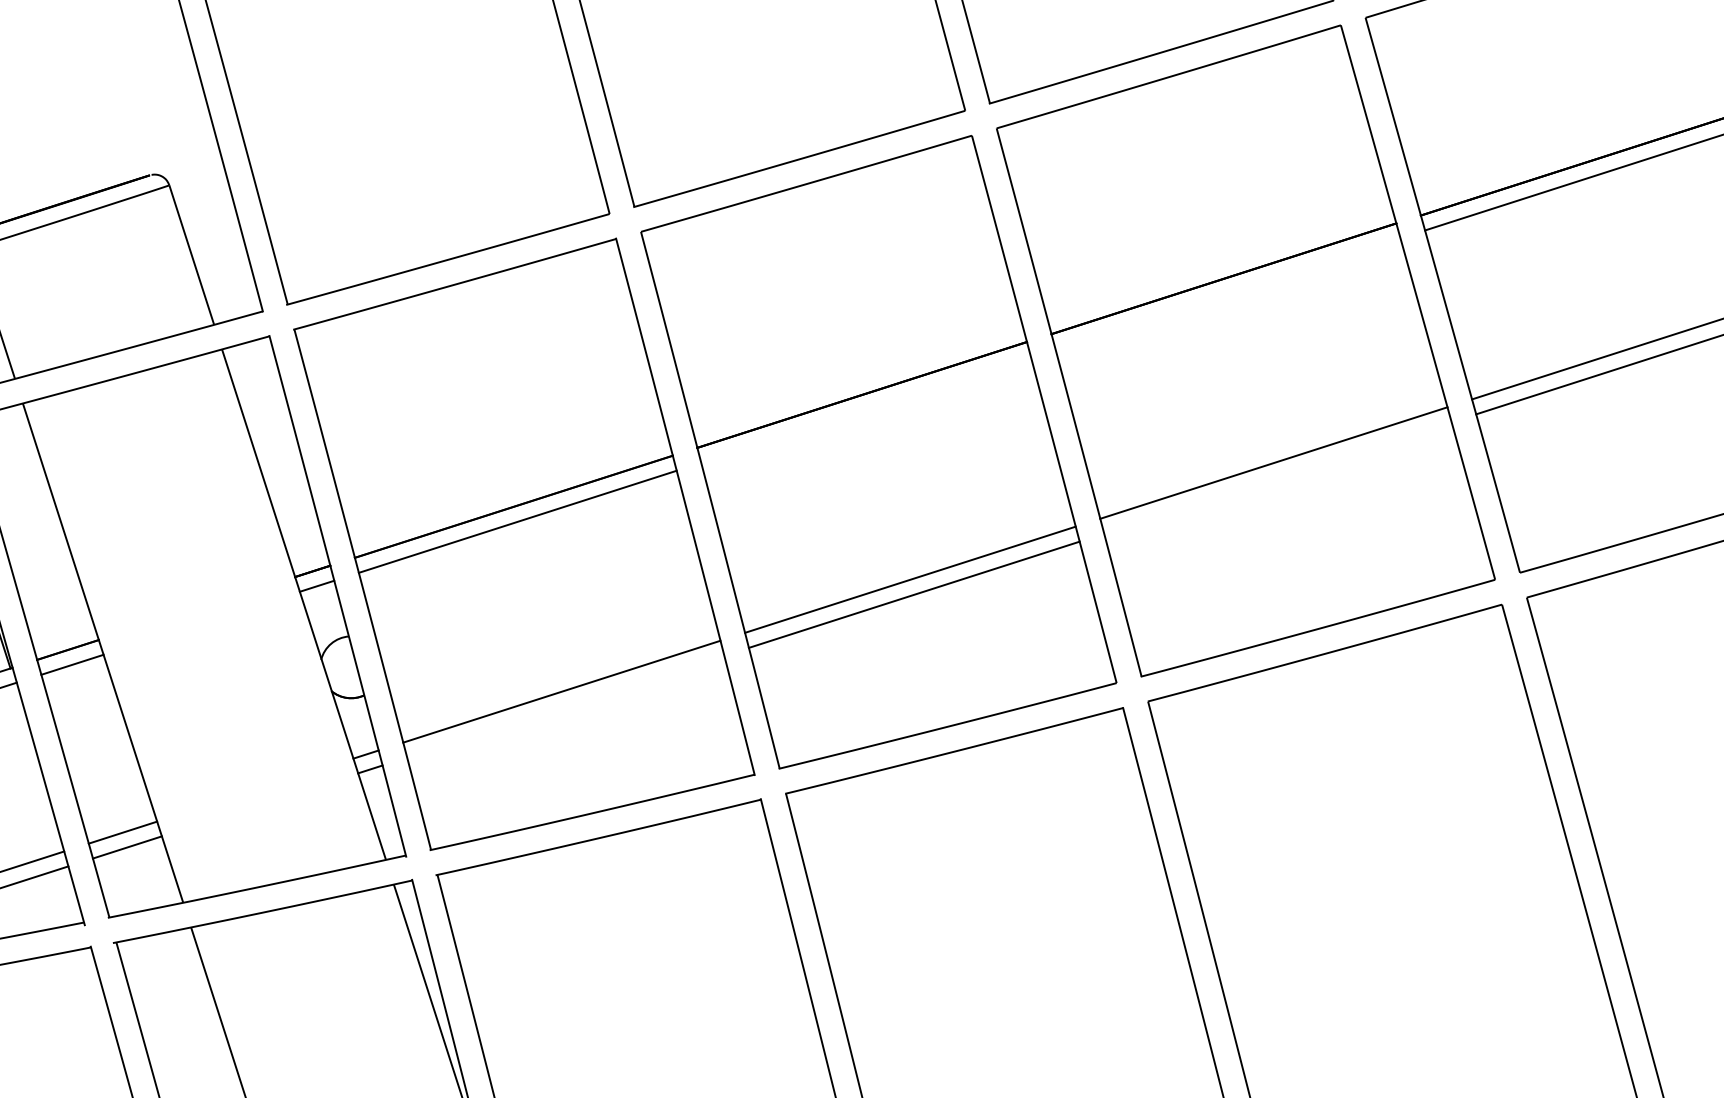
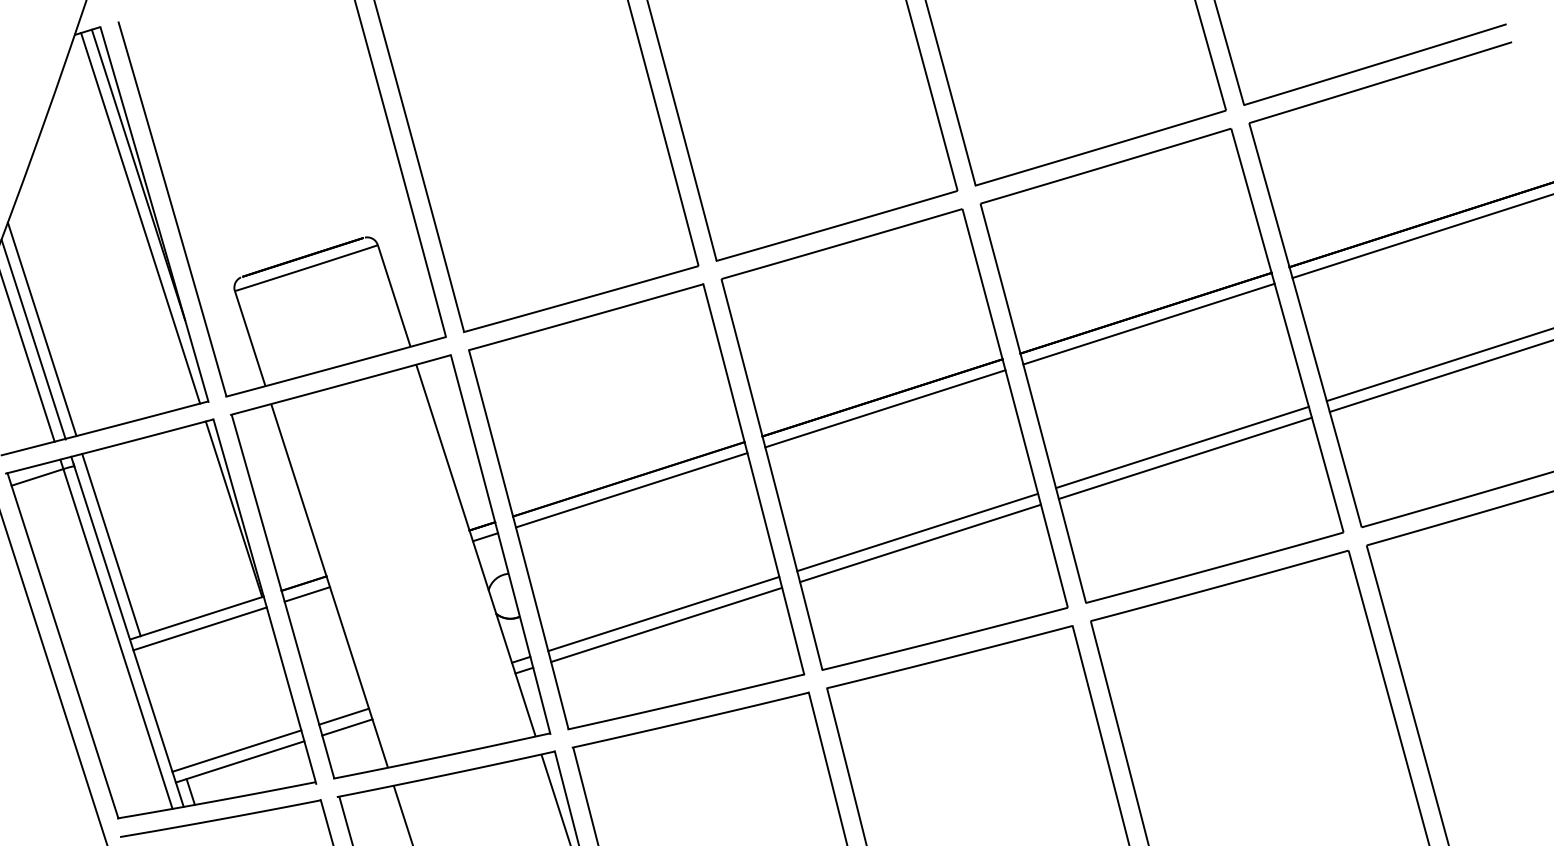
line: (1227, 292) -> (1148, 323), added
line: (866, 409) -> (885, 408), added
line: (1276, 478) -> (1184, 458), added
line: (565, 706) -> (666, 624), added

